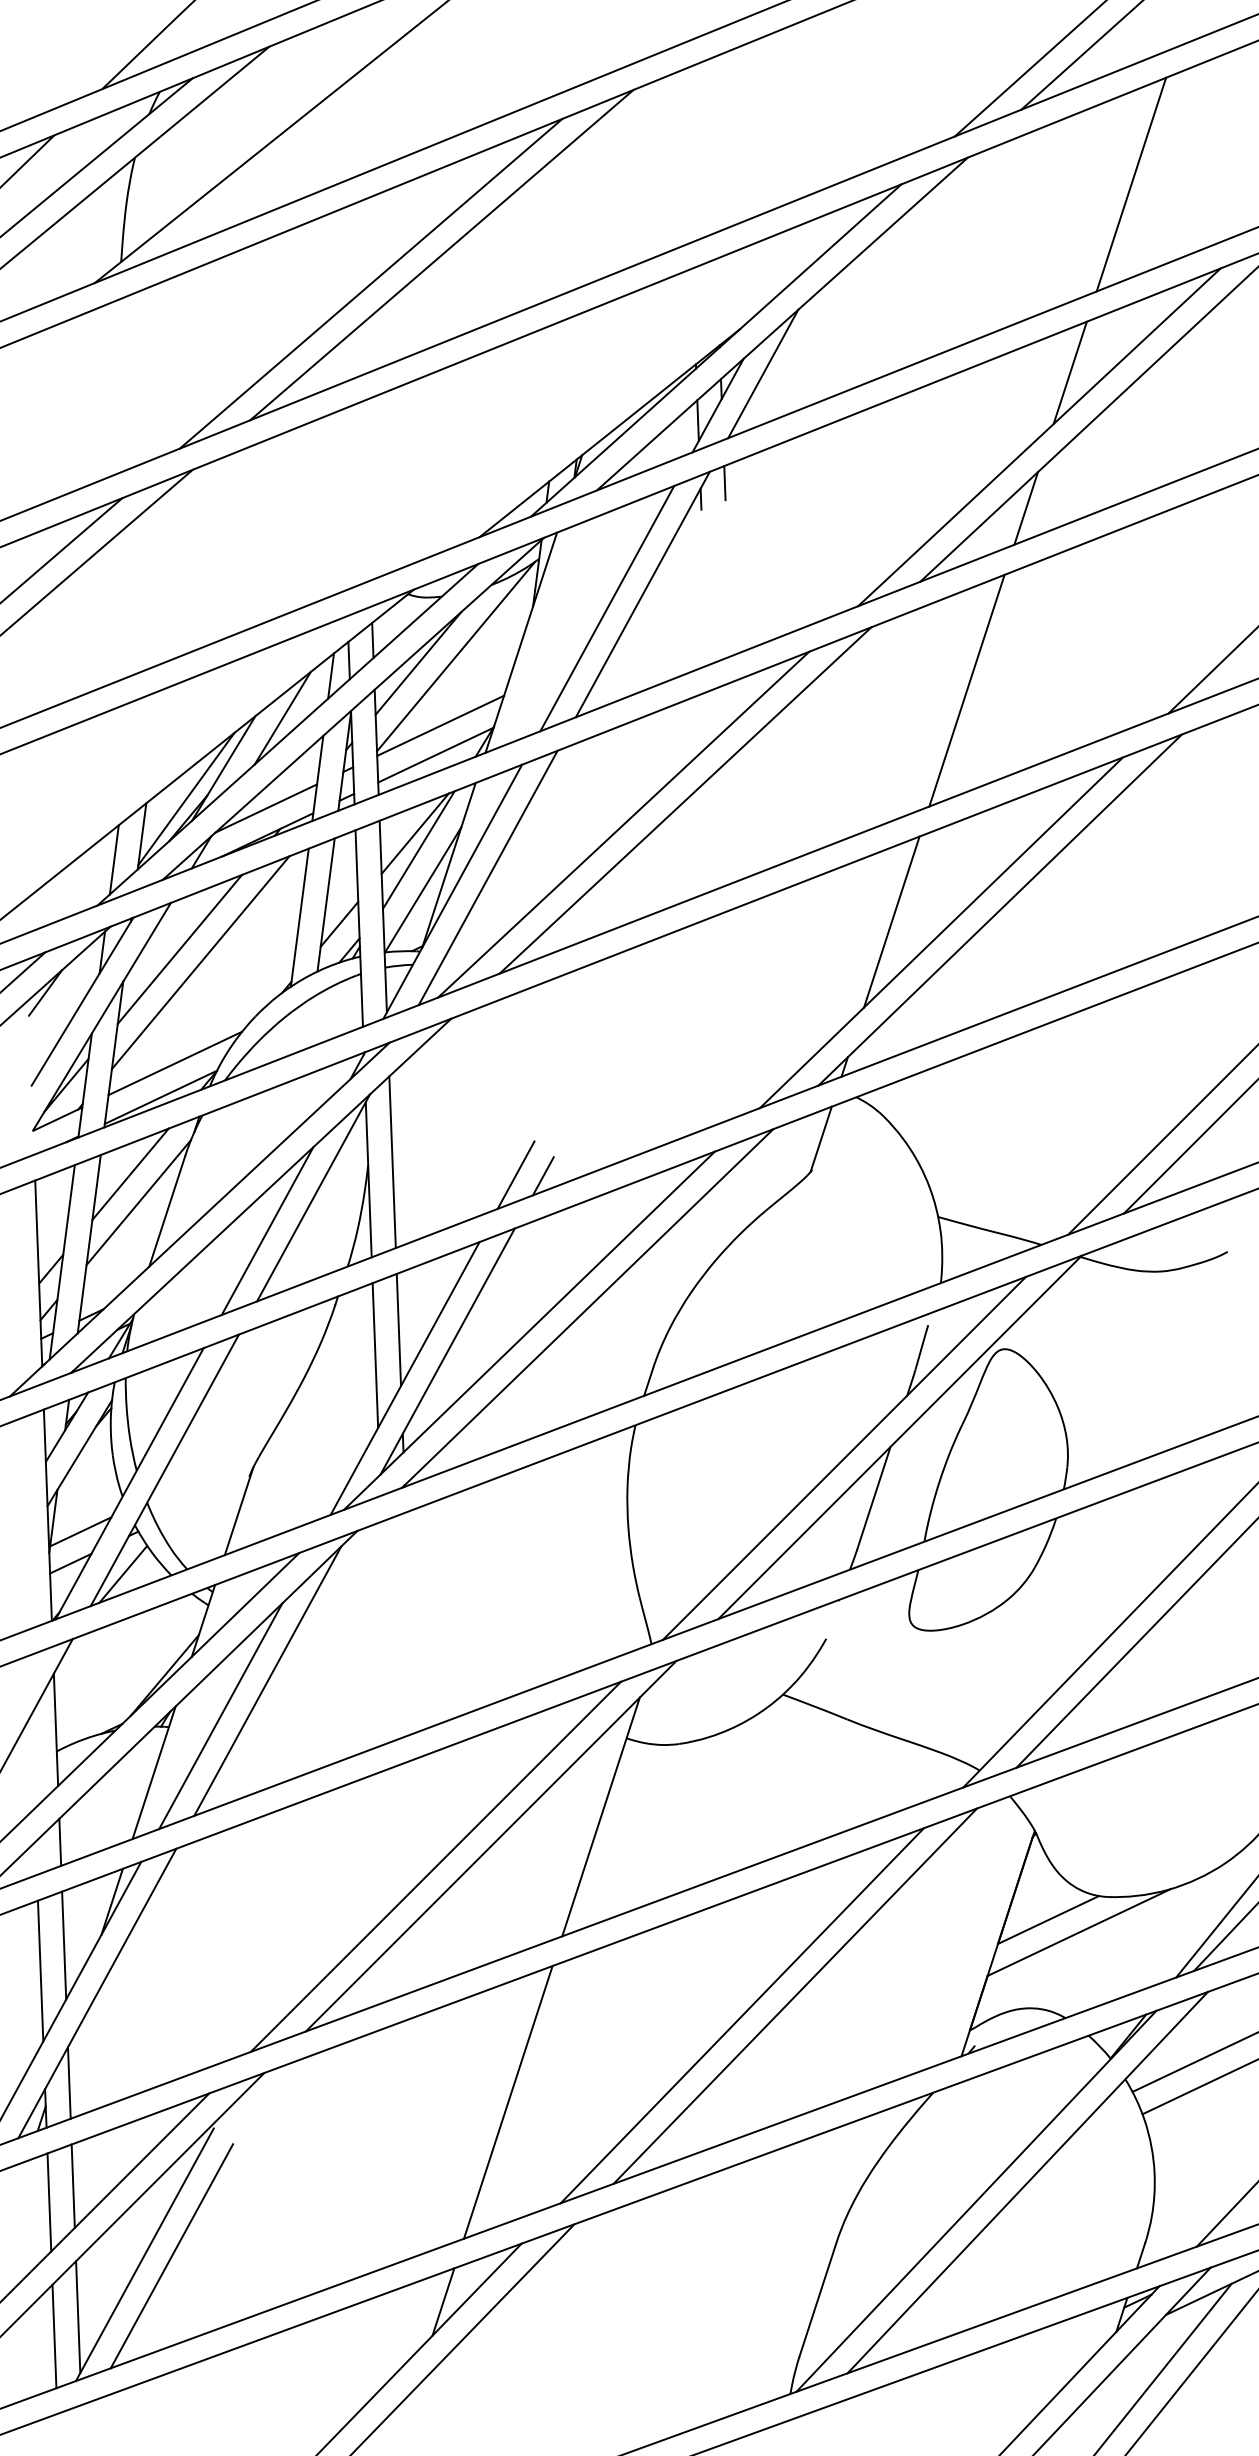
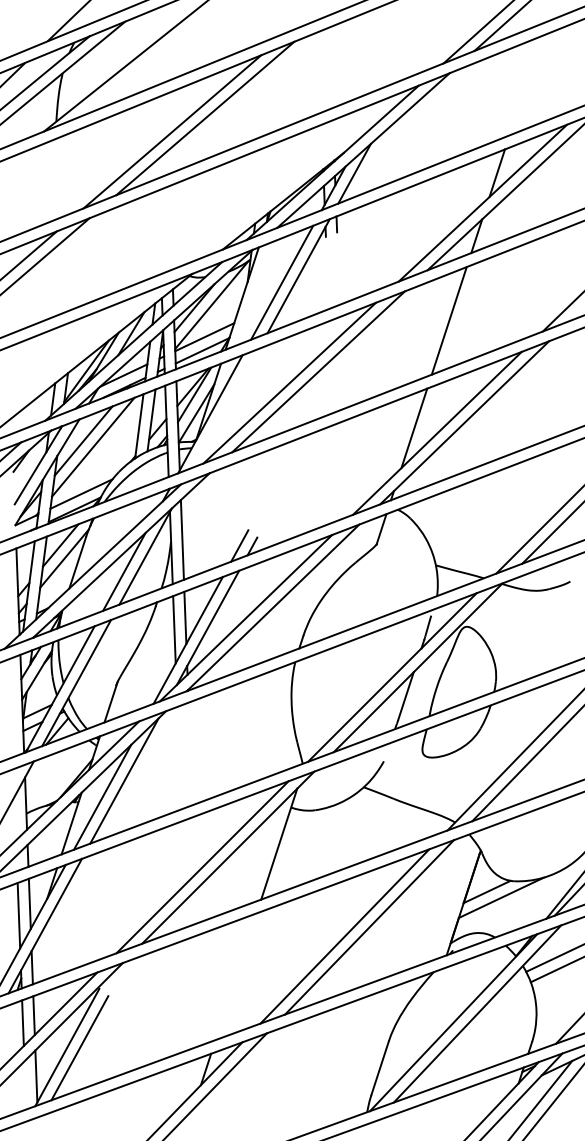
line: (1131, 184) -> (525, 85), removed
line: (487, 877) -> (226, 407), removed
line: (506, 2101) -> (235, 976), removed
line: (54, 2336) -> (25, 1085), removed

